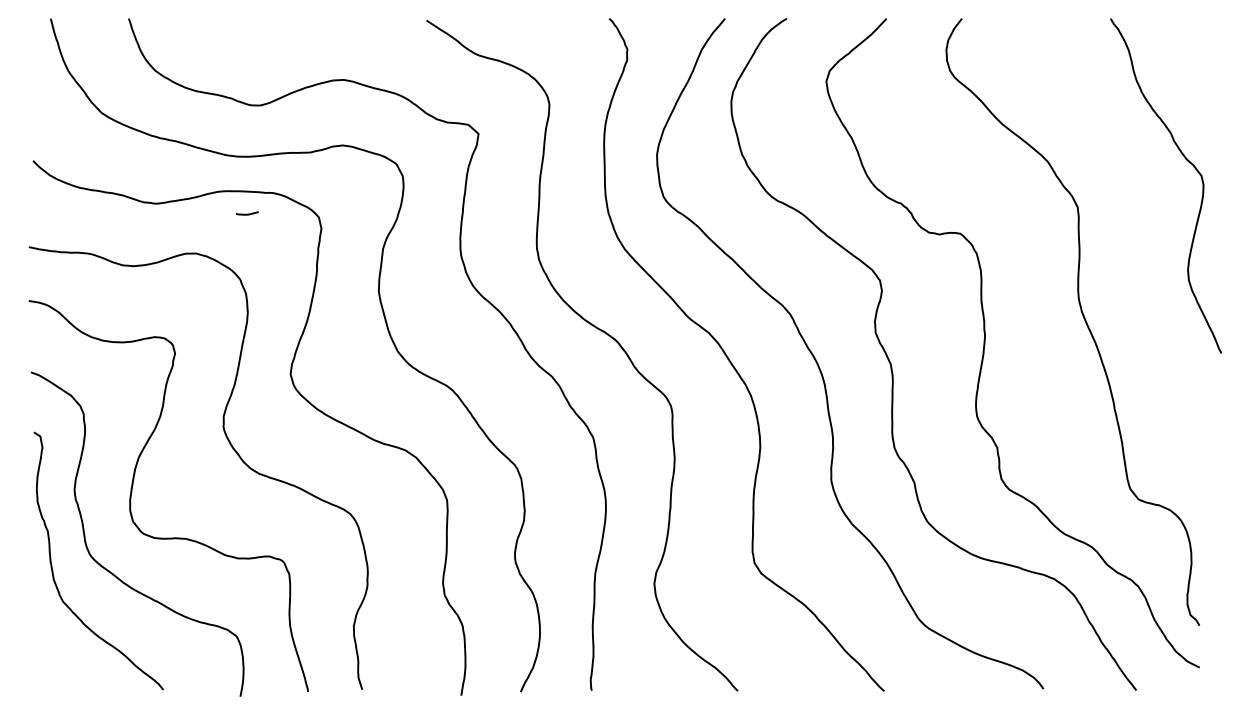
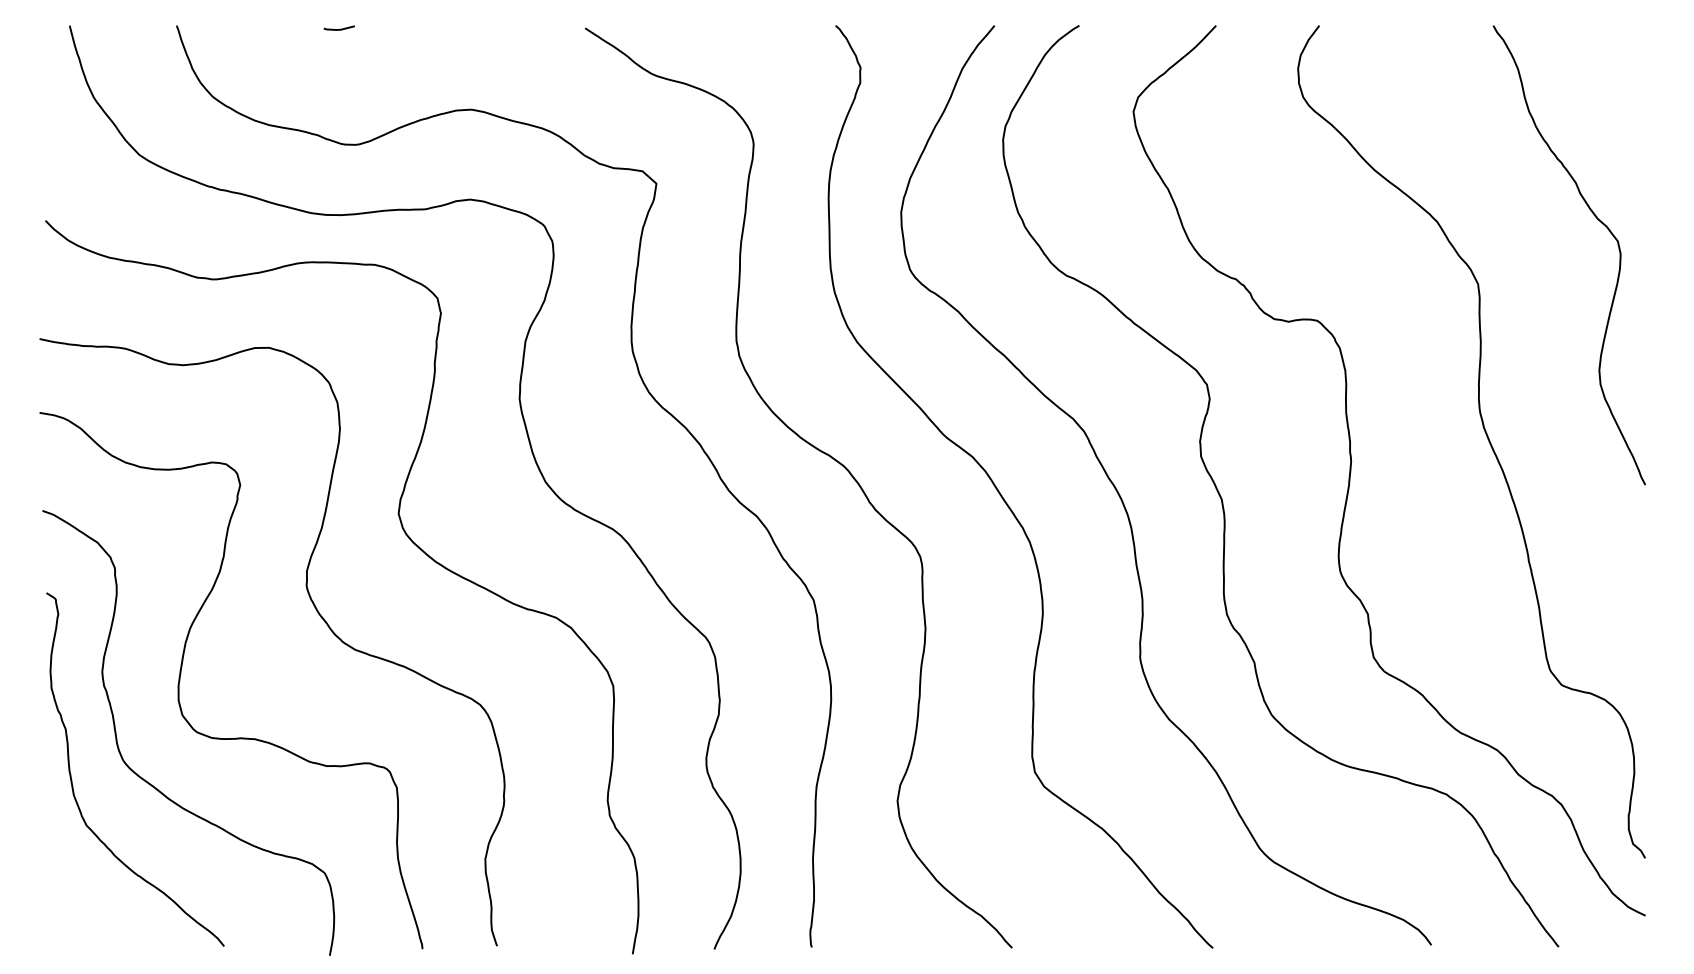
curve: (1188, 162) -> (1600, 222), moved
line: (247, 213) -> (339, 28), moved

